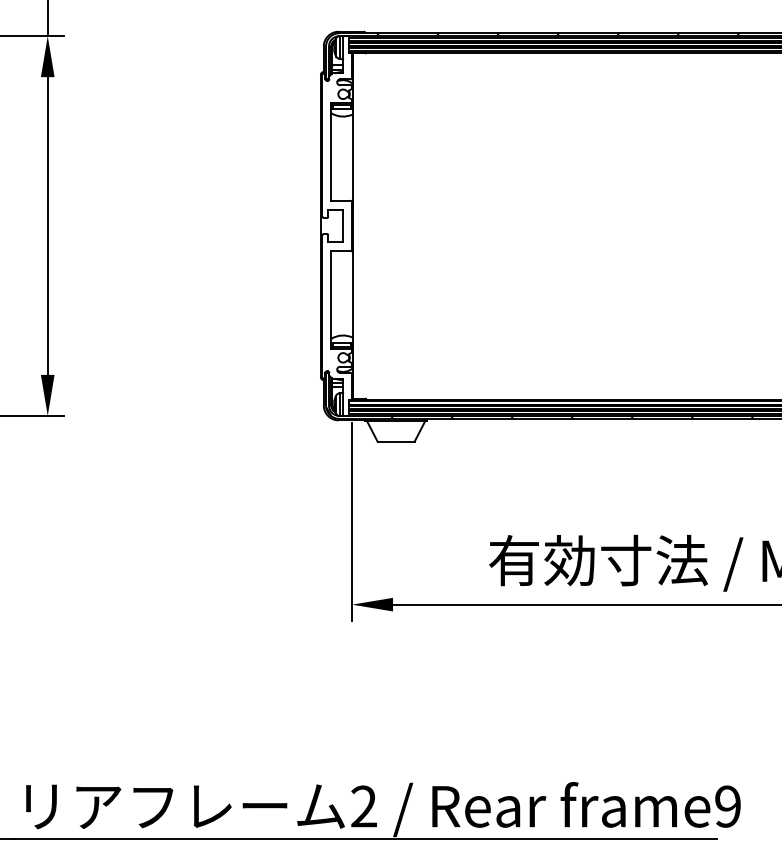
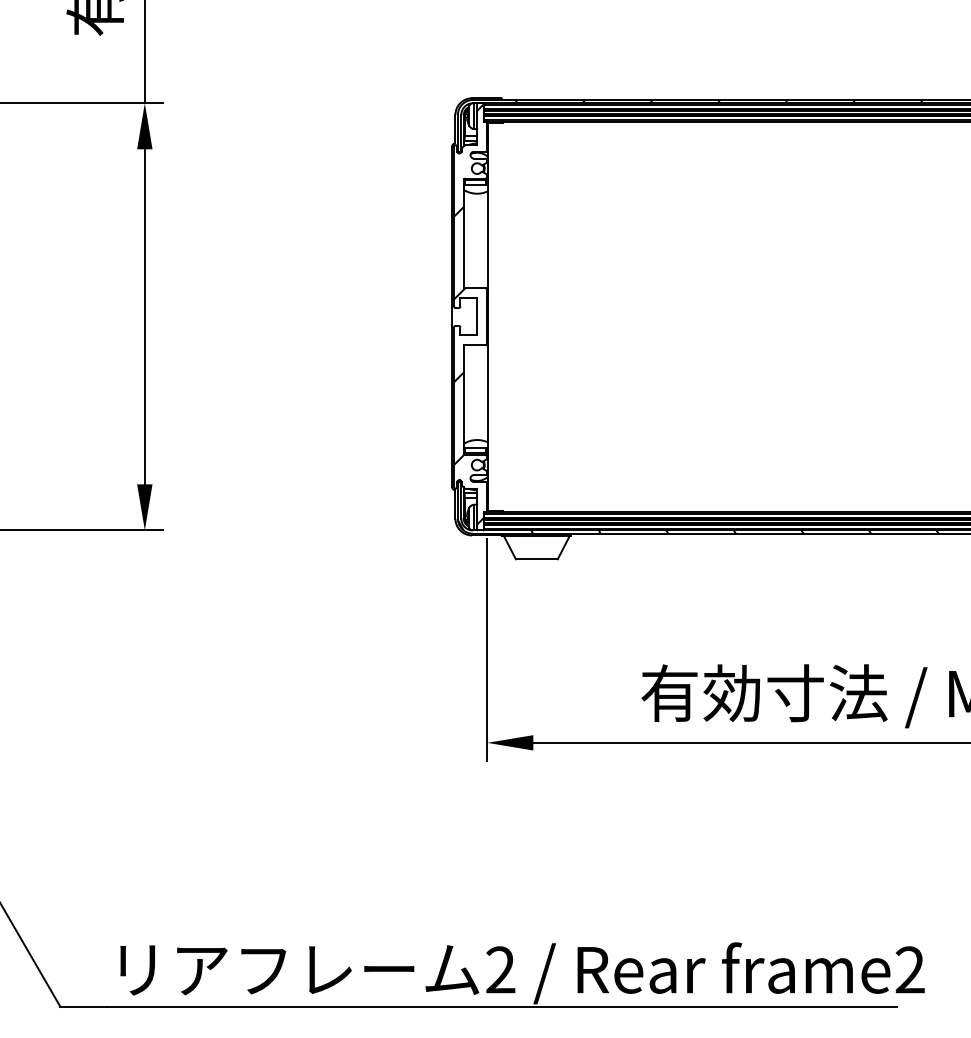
hatch: (335, 223) -> (468, 314), added
text: (727, 806) -> (909, 969), frame9 -> frame2

